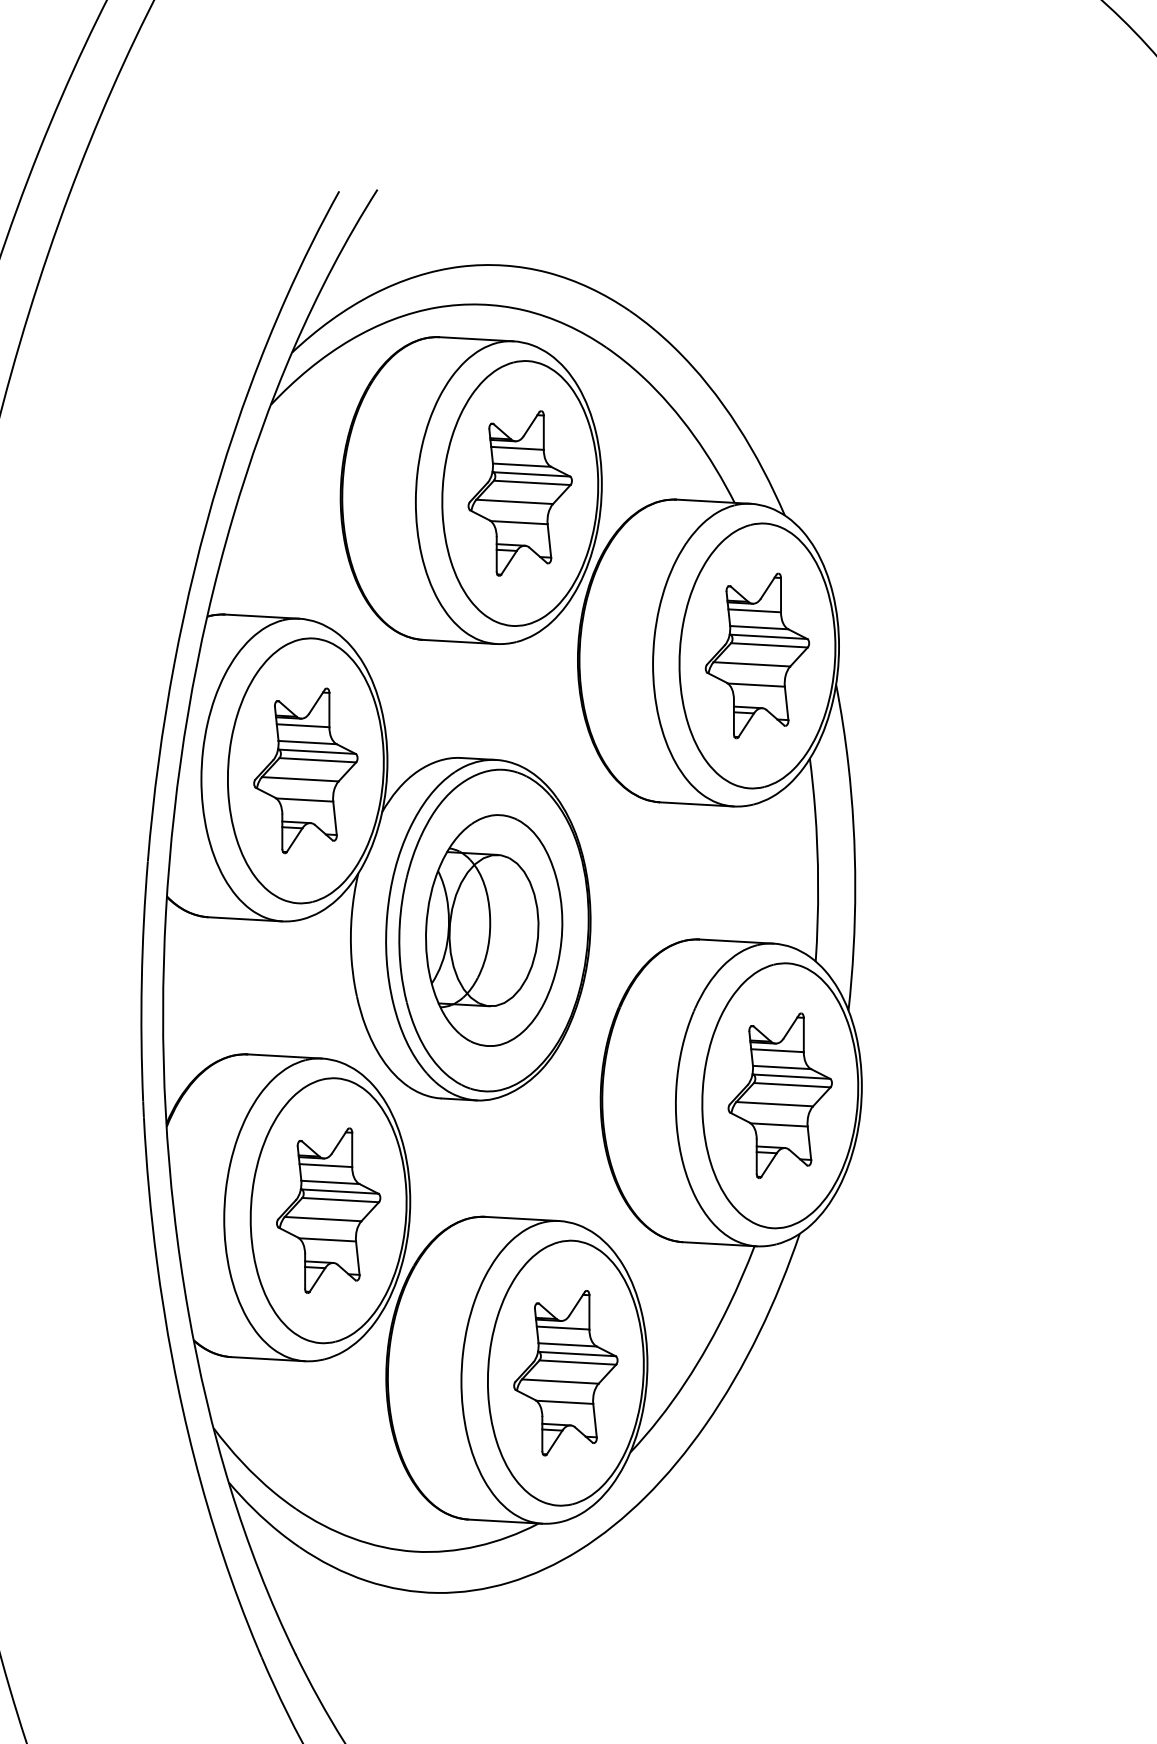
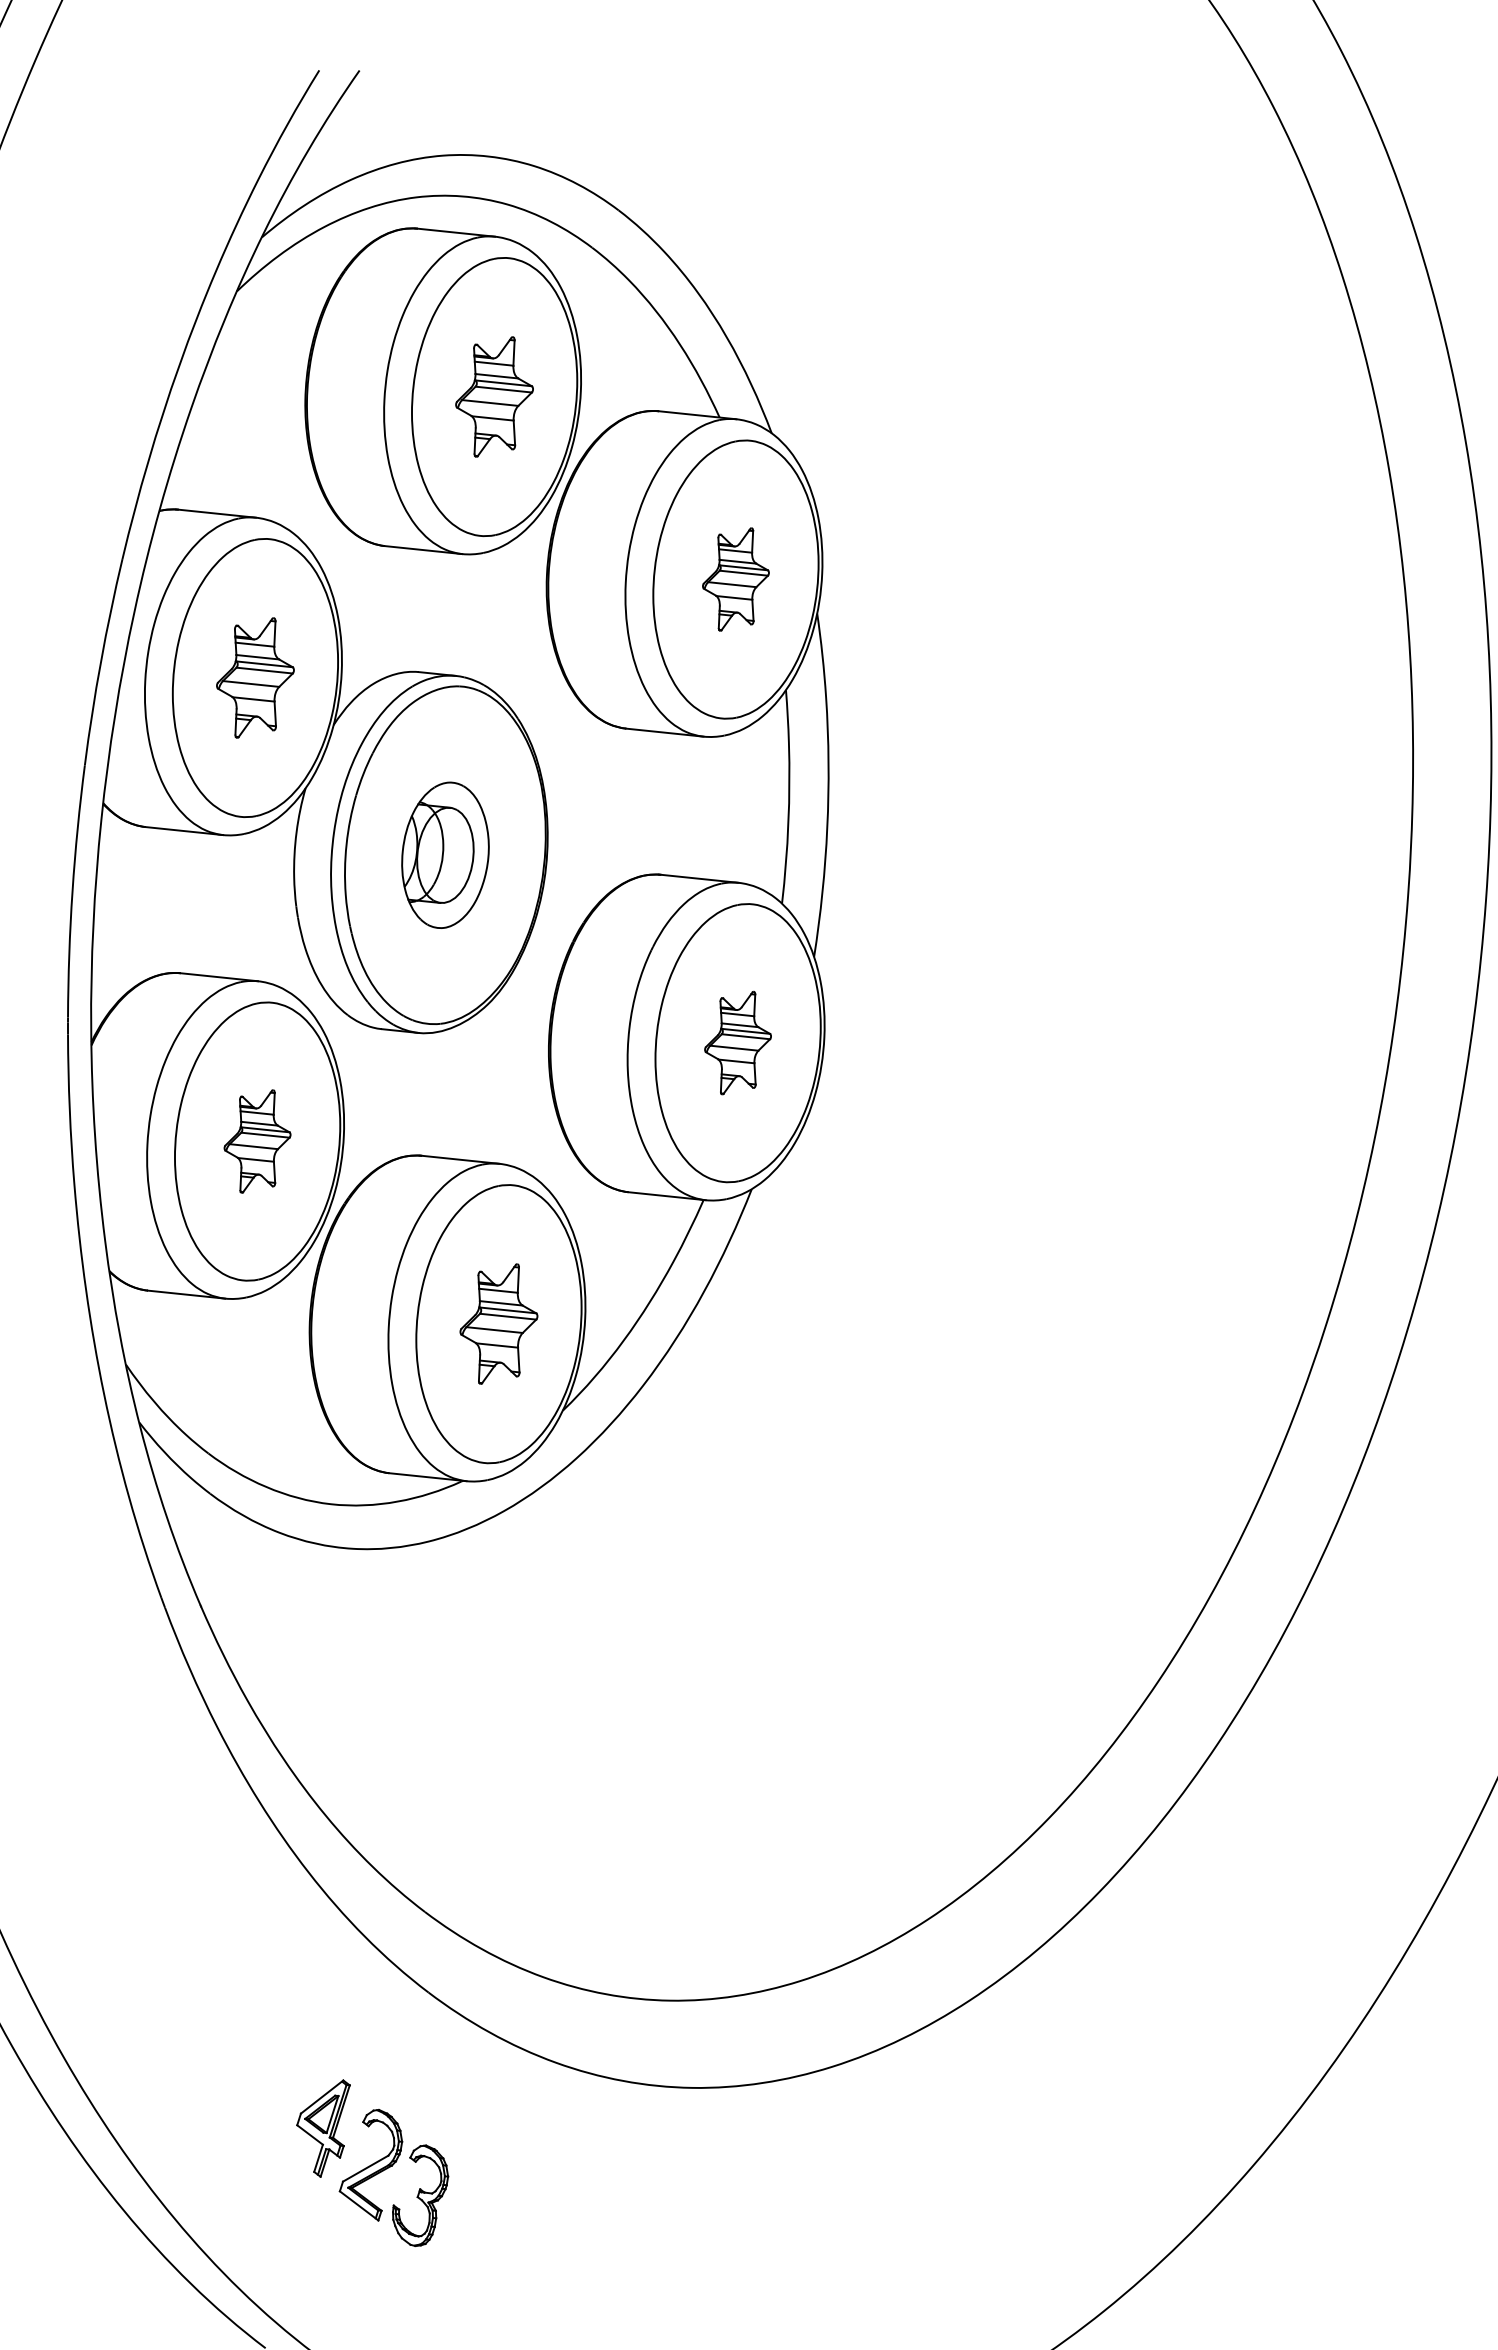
part: (520, 493) -> (494, 396), size x0.7
part: (757, 655) -> (735, 579), size x0.6
part: (305, 770) -> (255, 677), size x0.7
part: (494, 930) -> (445, 855), size x0.6
part: (779, 1095) -> (737, 1042), size x0.6
part: (328, 1210) -> (257, 1141), size x0.6
part: (565, 1372) -> (498, 1323), size x0.7

